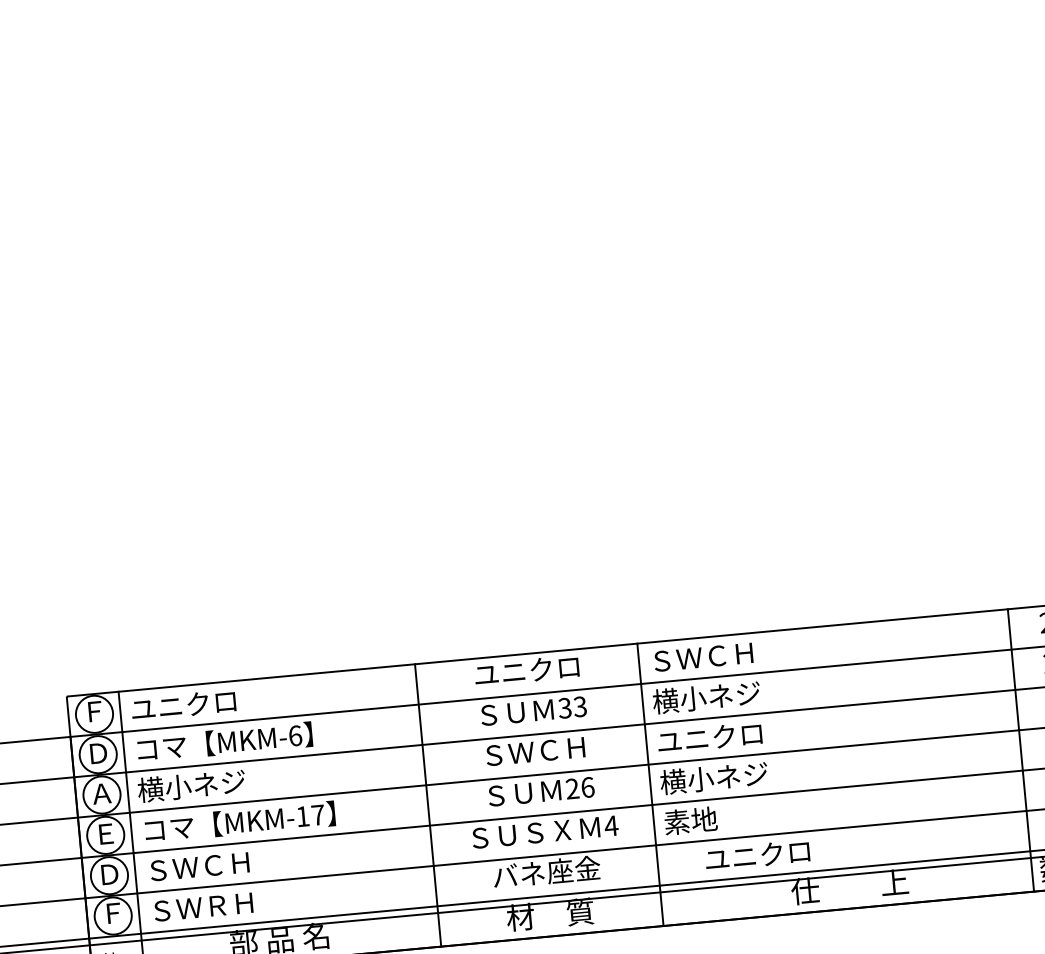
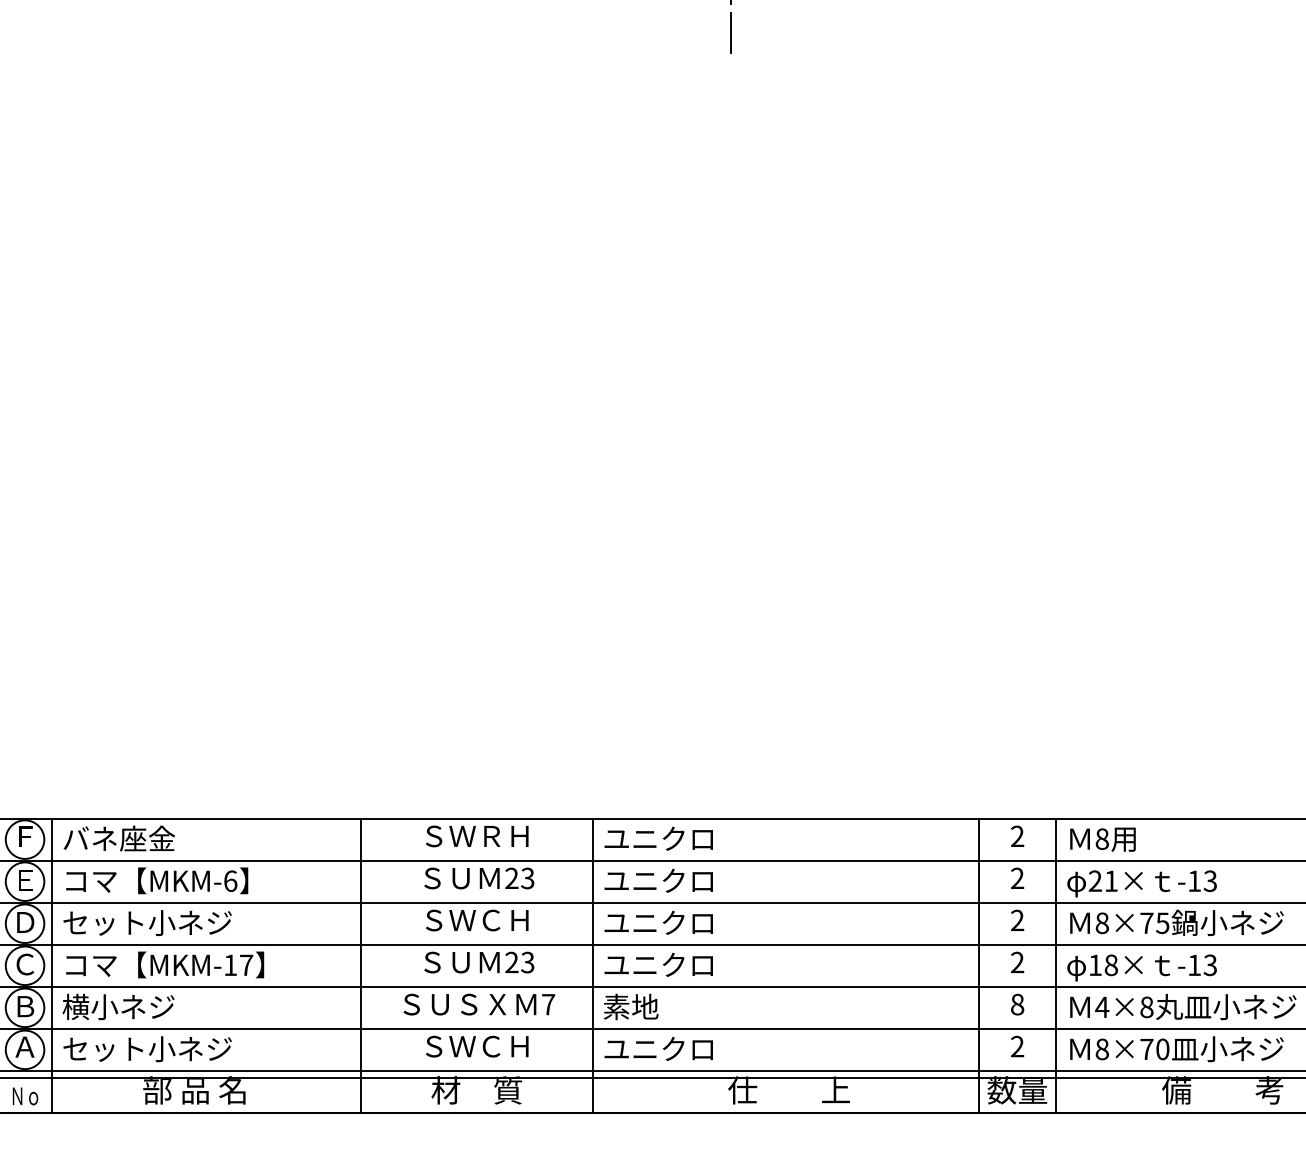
text: (702, 656) -> (658, 838), ＳＷＣＨ -> ユニクロ
text: (526, 670) -> (475, 835), ユニクロ -> ＳＷＲＨ
text: (706, 697) -> (659, 880), 横小ネジ -> ユニクロ
text: (185, 704) -> (119, 838), ユニクロ -> バネ座金
text: (564, 708) -> (511, 878), 33 -> 23
text: (98, 753) -> (25, 880), Ｄ -> Ｅ
text: (714, 777) -> (659, 964), 横小ネジ -> ユニクロ
text: (218, 783) -> (146, 922), 横小ネジ -> セット小ネジ
text: (587, 787) -> (527, 962), 26 -> 23
text: (101, 793) -> (24, 922), Ａ -> Ｄ
text: (611, 825) -> (548, 1004), 4 -> 7
text: (106, 834) -> (25, 964), Ｅ -> Ｃ
text: (757, 854) -> (658, 1048), moved
text: (199, 866) -> (118, 1006), ＳＷＣＨ -> 横小ネジ
text: (546, 872) -> (477, 1046), バネ座金 -> ＳＷＣＨ
text: (109, 874) -> (25, 1006), Ｄ -> Ｂ
text: (230, 904) -> (147, 1049), ＳＷＲＨ -> セット小ネジ
text: (112, 912) -> (24, 1046), Ｆ -> Ａ

